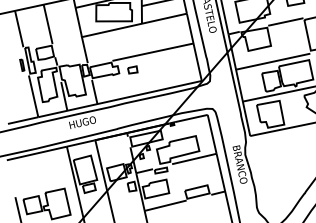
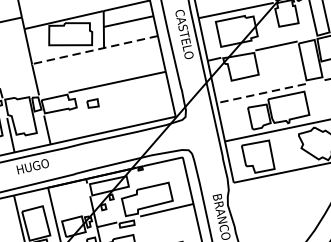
line: (134, 25) -> (95, 50), solid -> dashed
line: (273, 61) -> (261, 93), solid -> dashed

